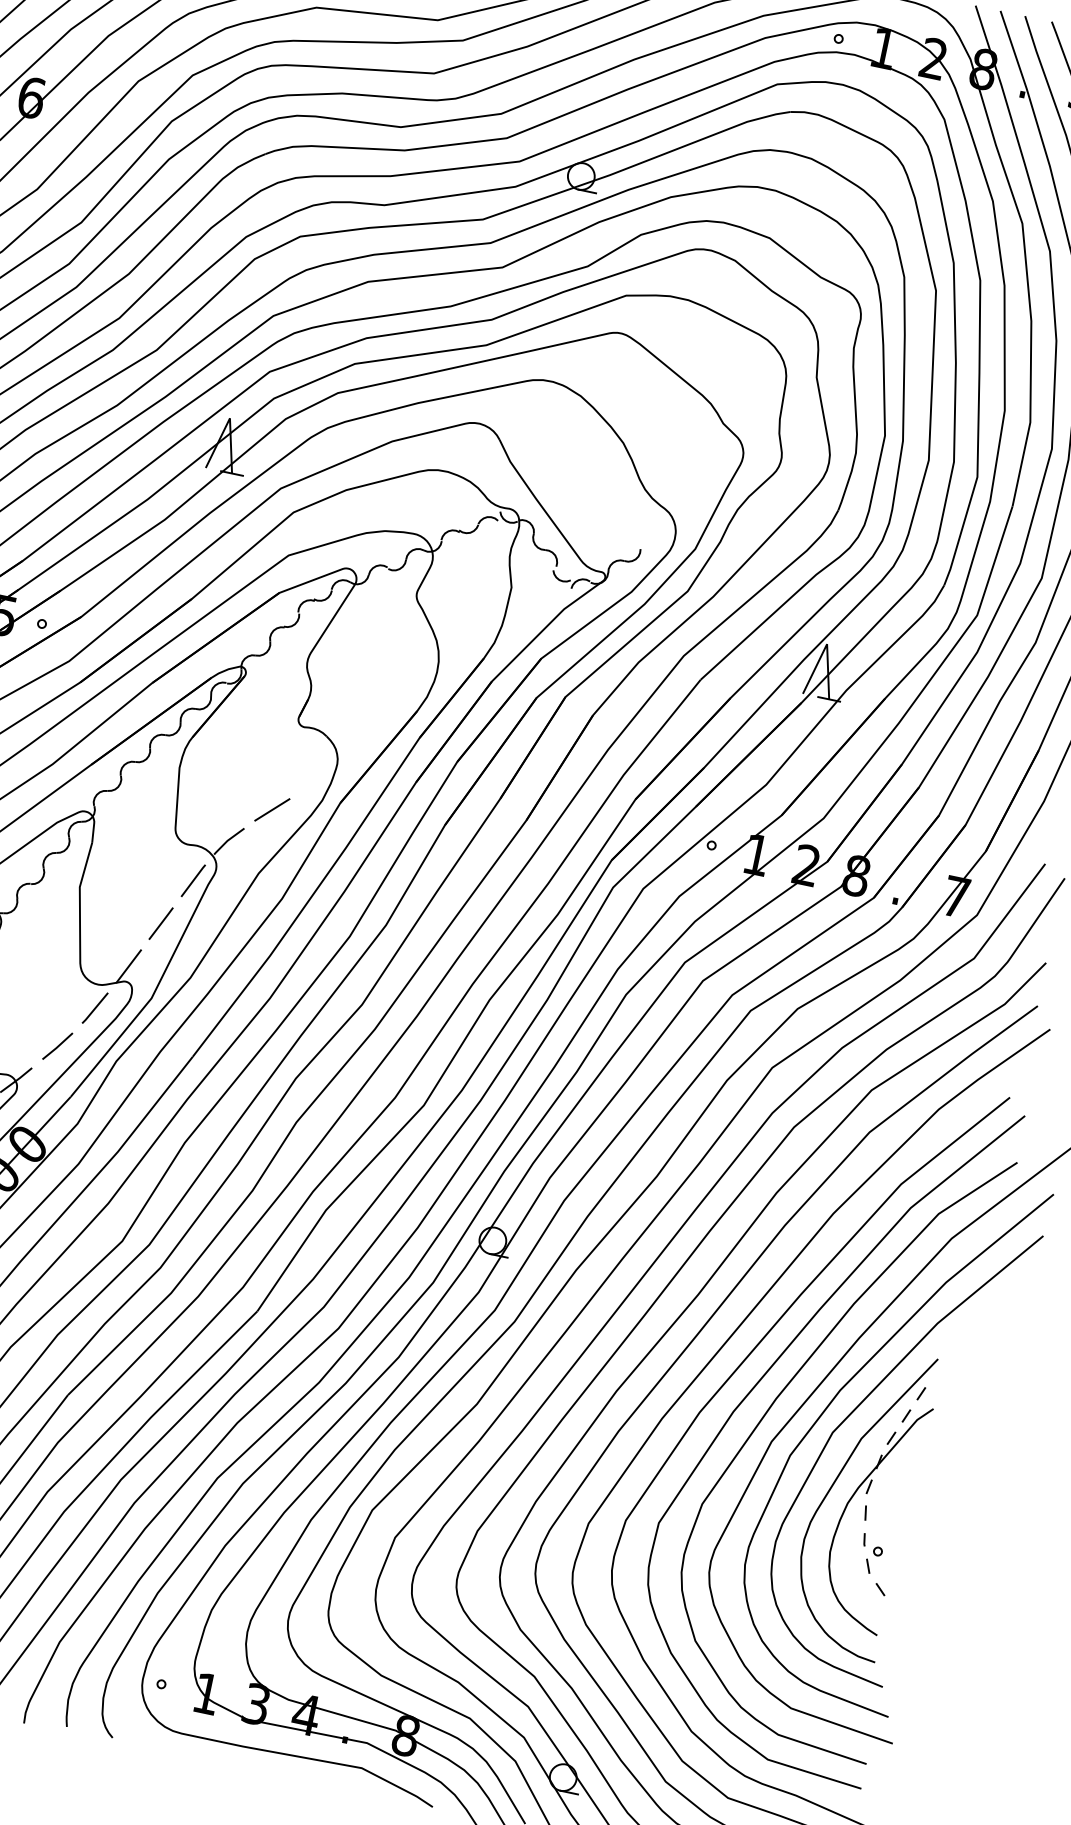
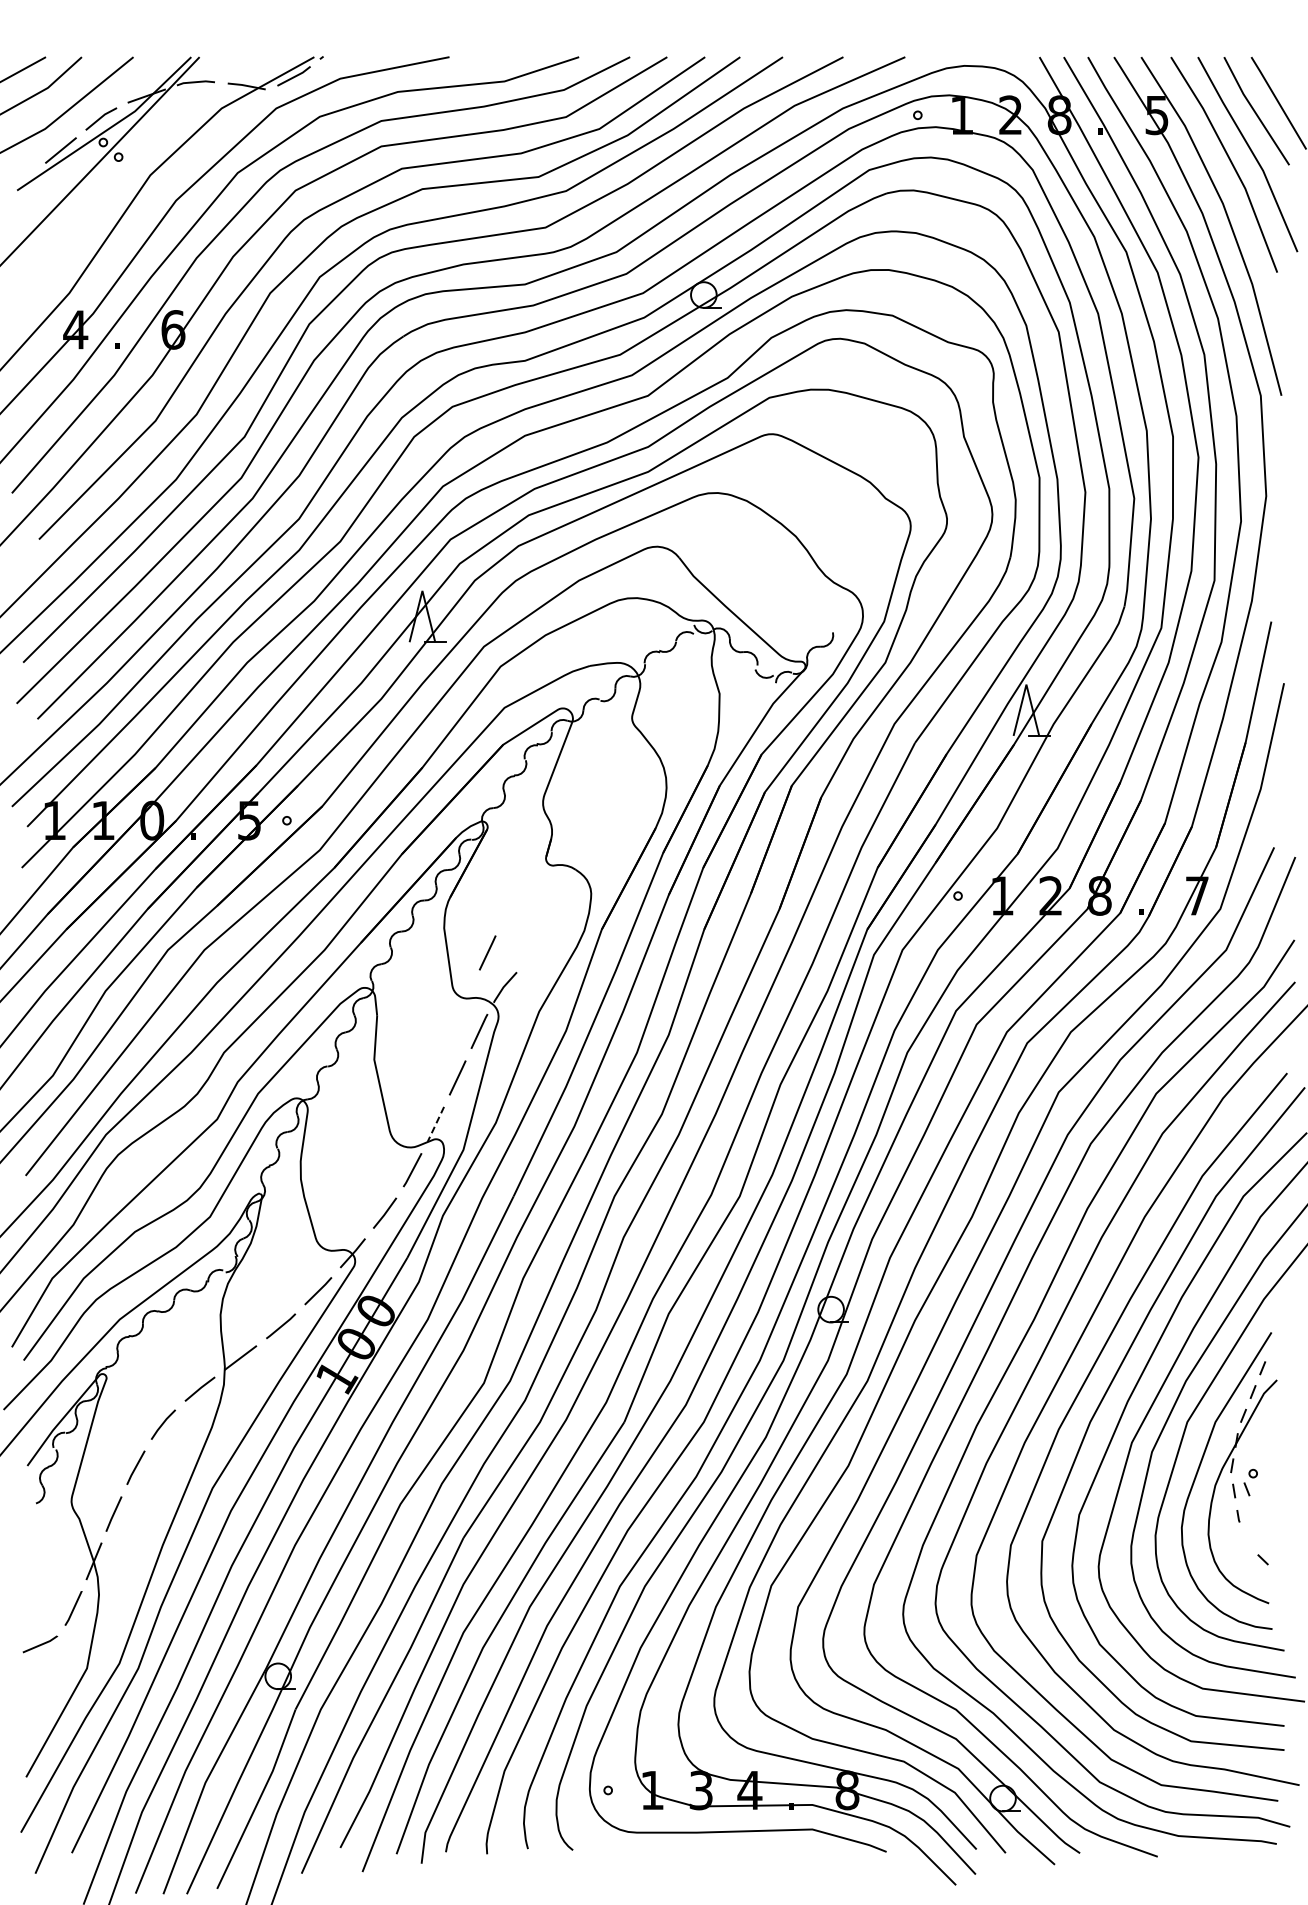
line: (218, 801) -> (487, 952), added
line: (272, 810) -> (539, 949), removed
line: (128, 966) -> (435, 1124), solid -> dashed
part: (873, 1560) -> (1250, 1482), moved

